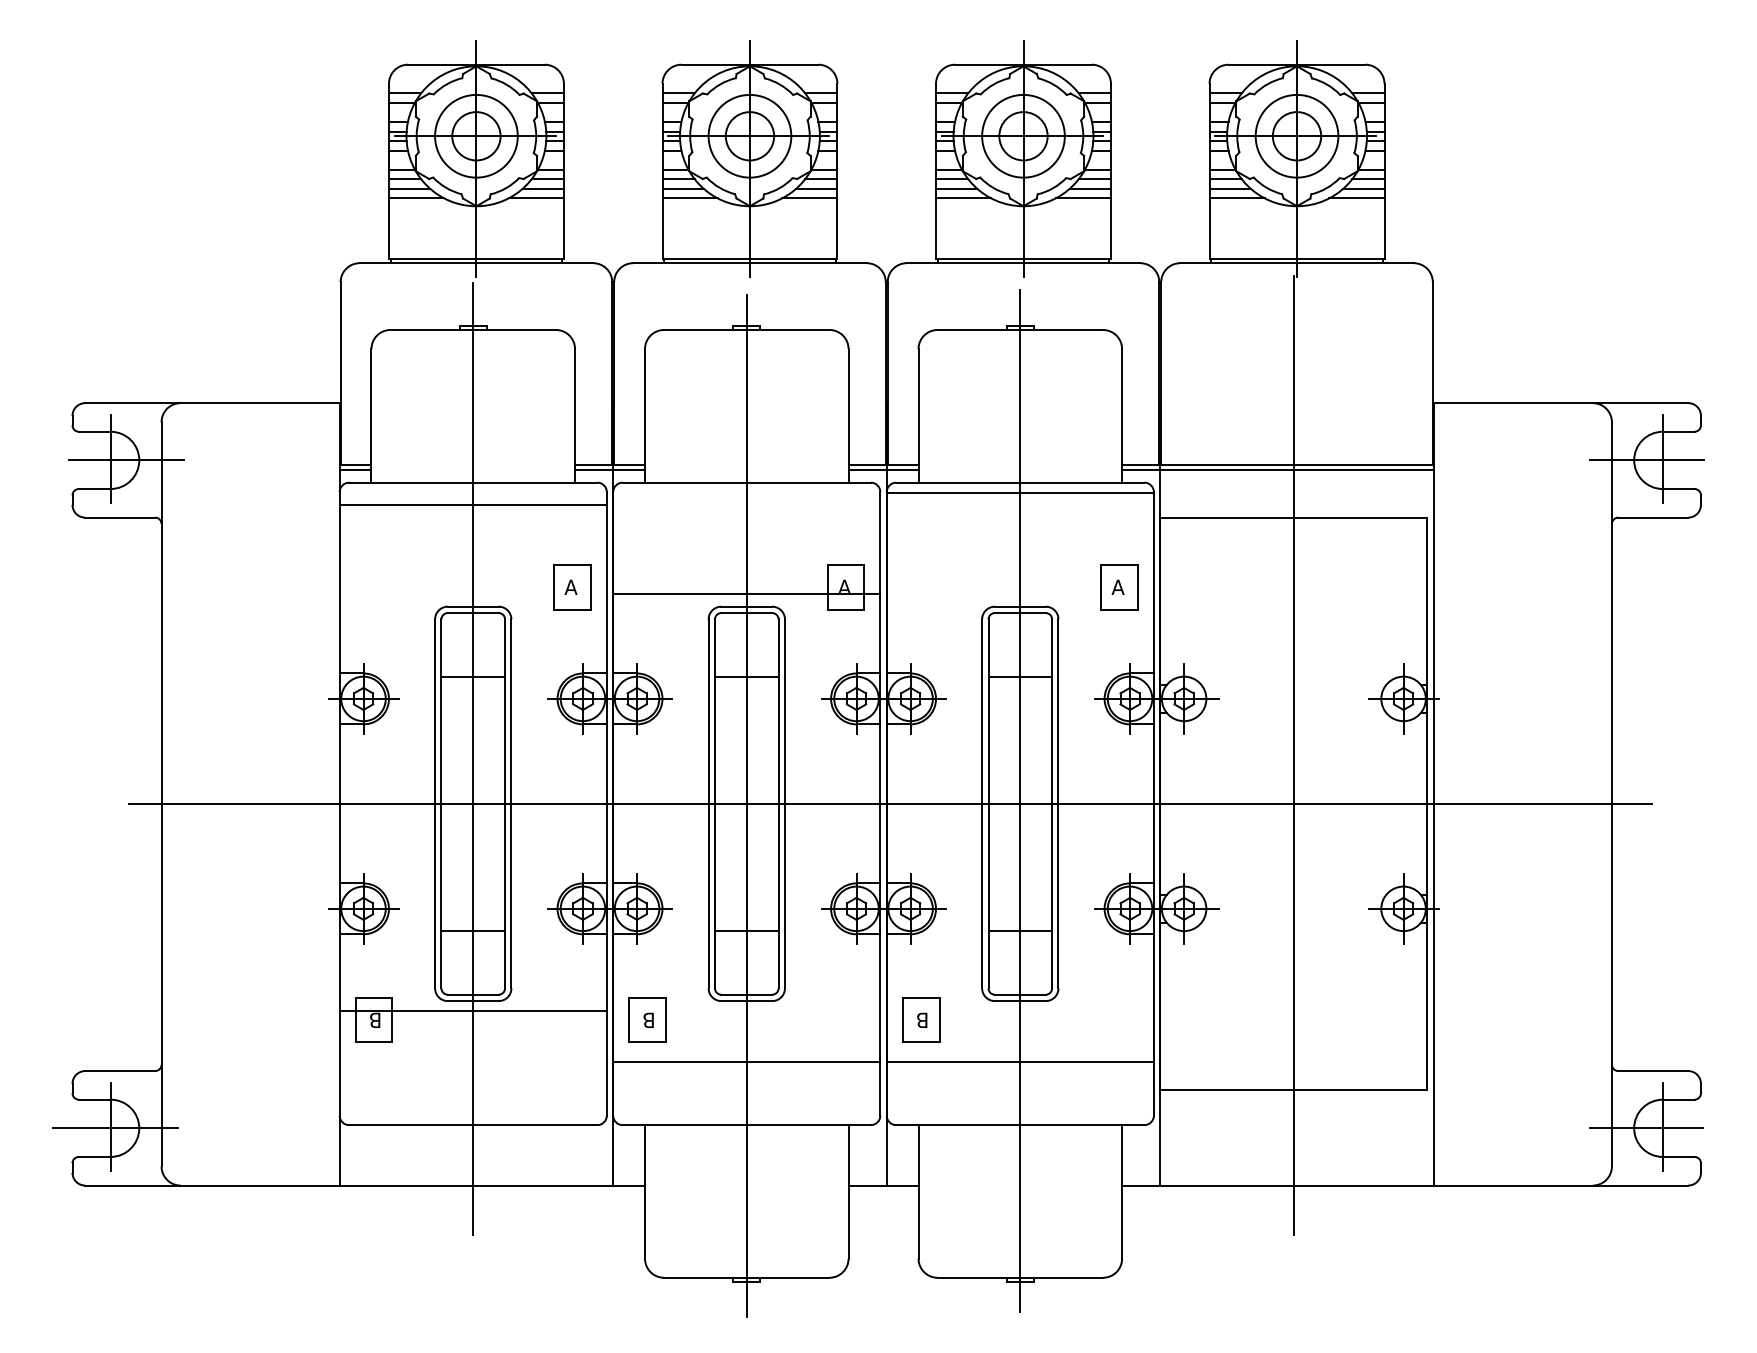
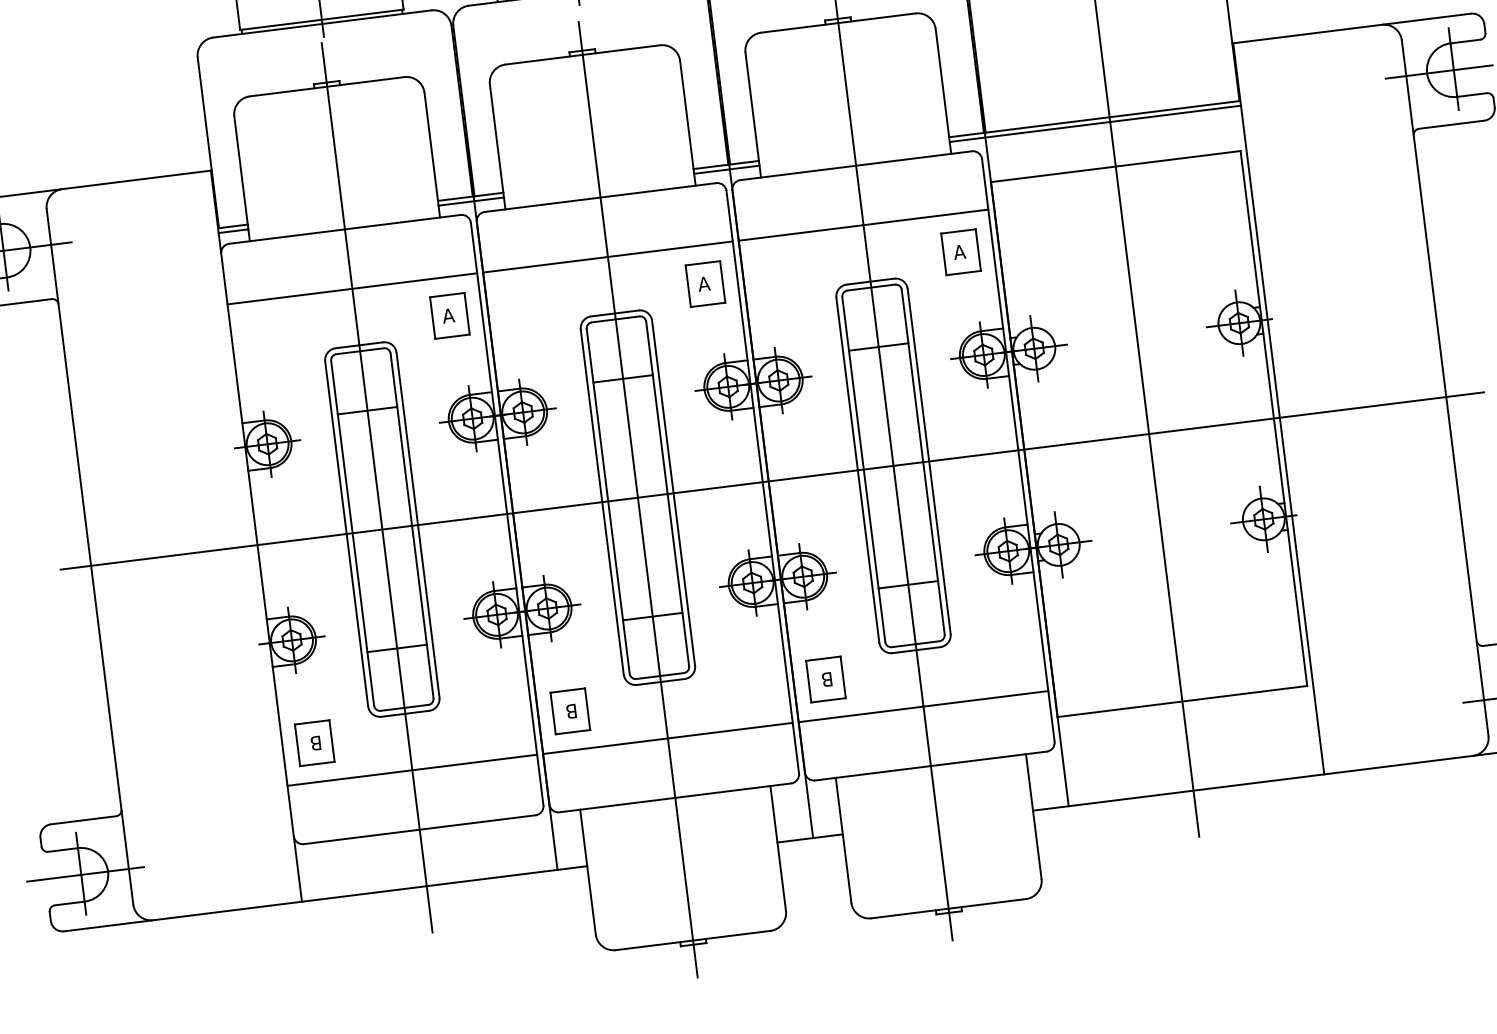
line: (1019, 493) -> (862, 225), moved
line: (472, 505) -> (351, 289), moved
line: (746, 594) -> (607, 257), moved
line: (472, 1010) -> (411, 770), moved

